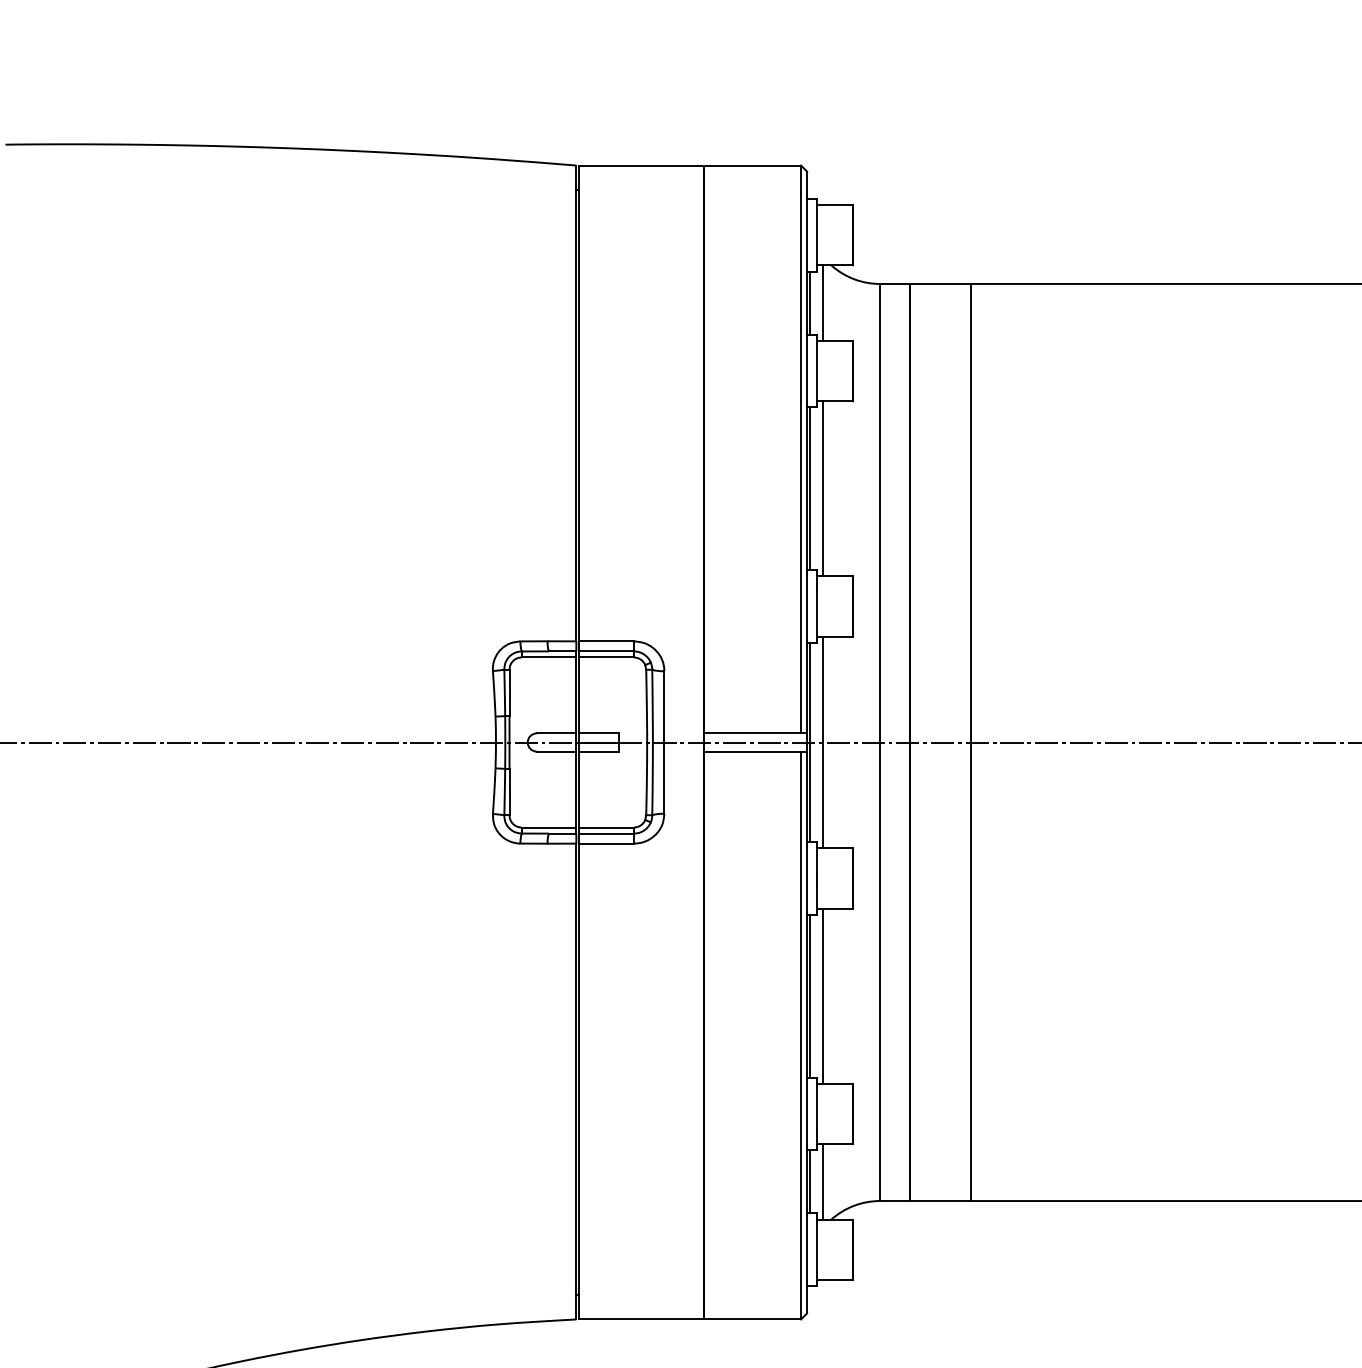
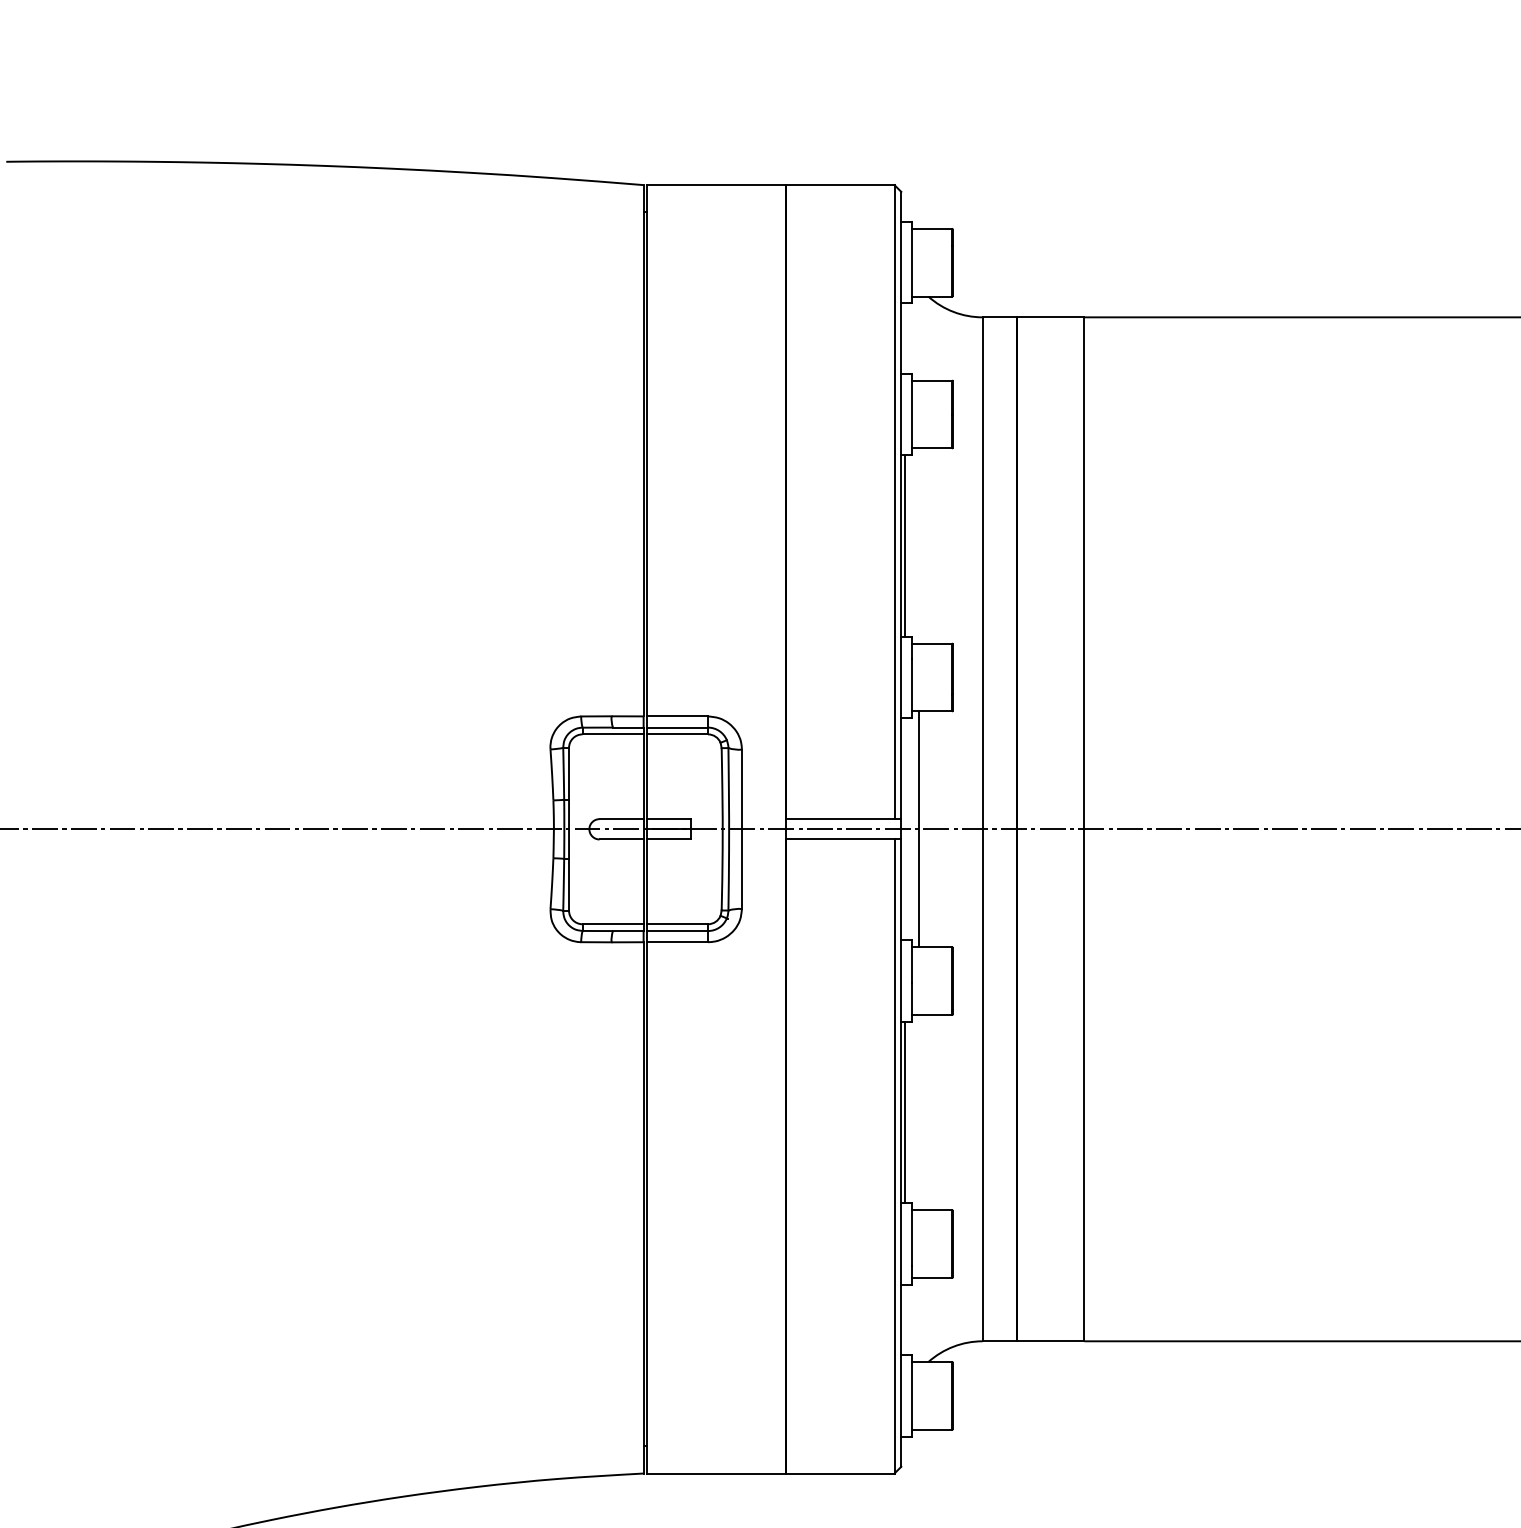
line: (809, 302) -> (904, 338), removed
line: (823, 302) -> (919, 338), removed
line: (823, 488) -> (919, 545), removed
line: (809, 742) -> (904, 829), removed
line: (823, 996) -> (919, 1112), removed
line: (809, 1181) -> (904, 1319), removed
line: (823, 1181) -> (919, 1319), removed

